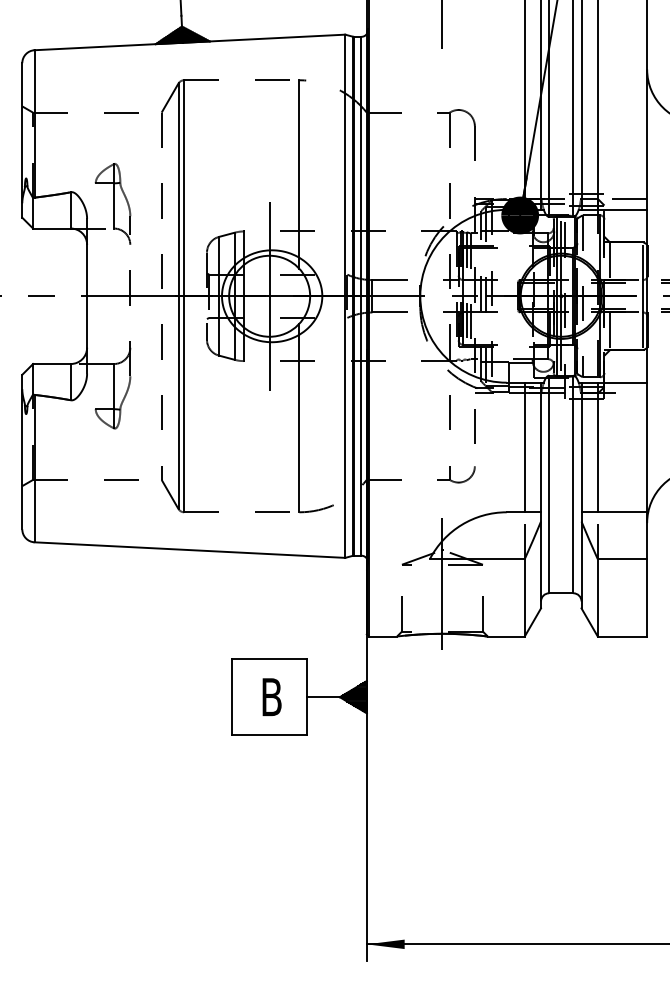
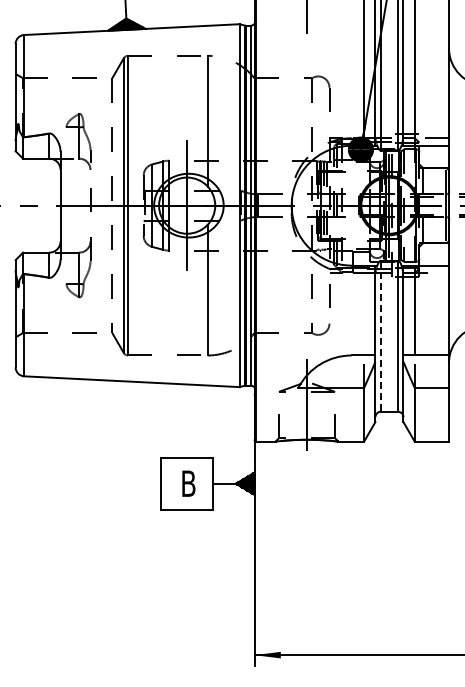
line: (525, 447) -> (364, 310), removed
line: (549, 484) -> (381, 336), solid -> dashed

